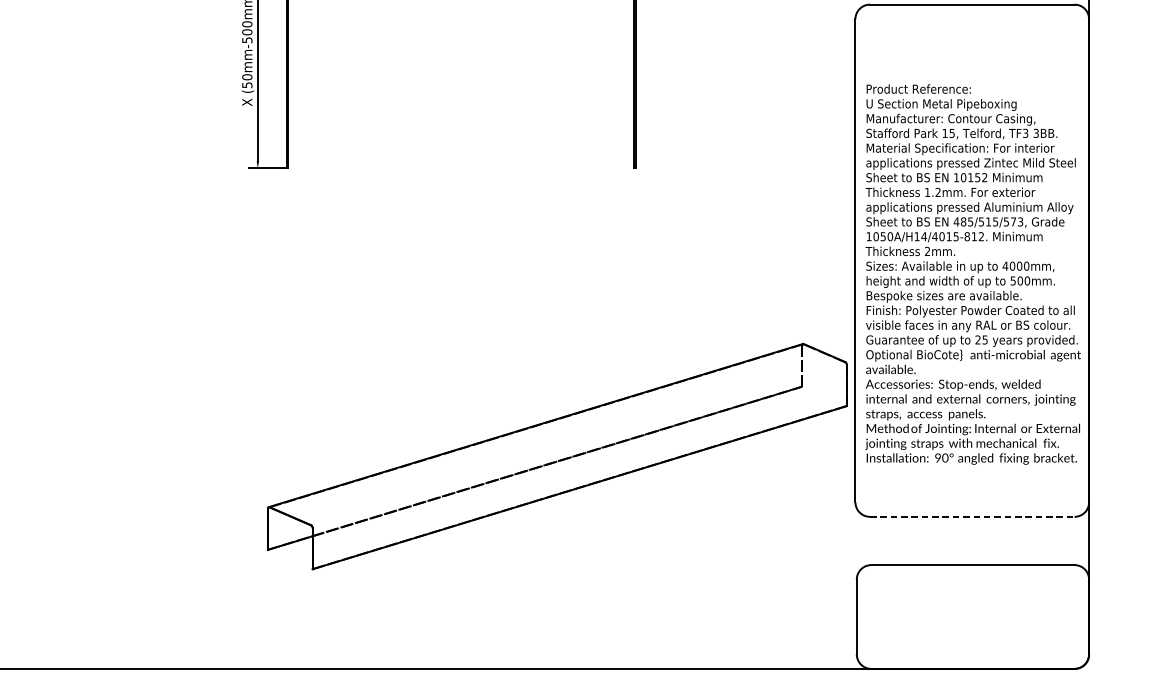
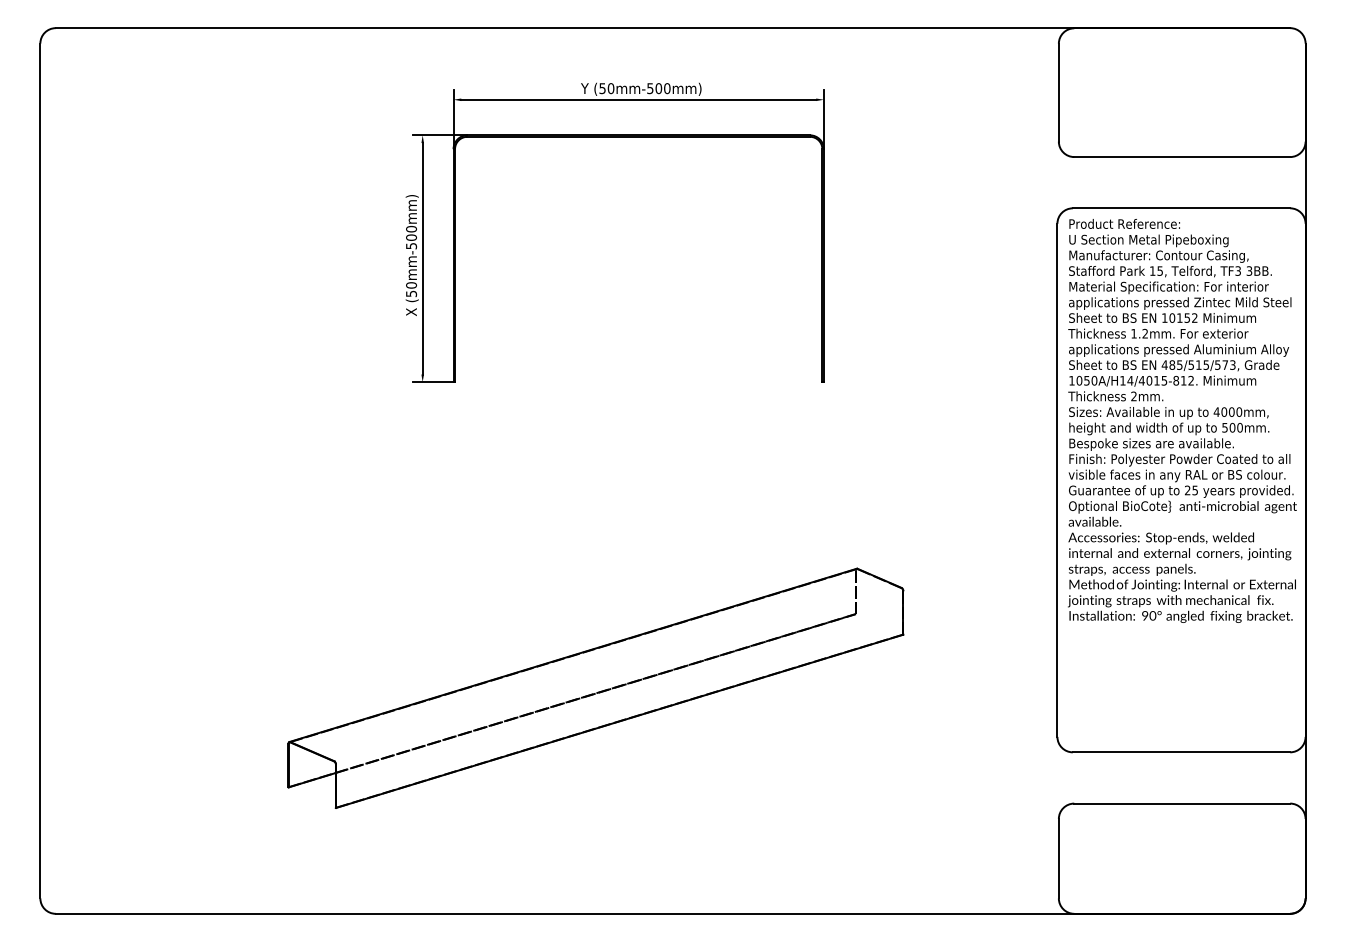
text: (973, 274) -> (1182, 420), moved
part: (557, 455) -> (595, 687), moved
line: (972, 517) -> (1181, 752), dashed -> solid

